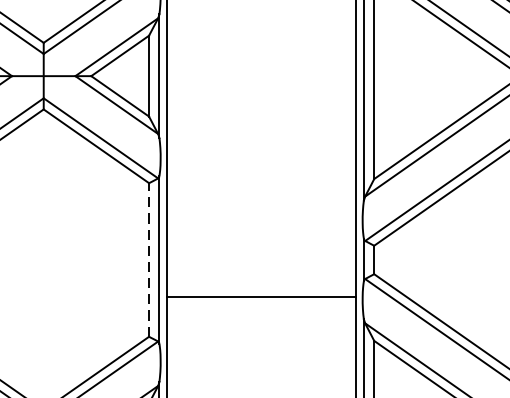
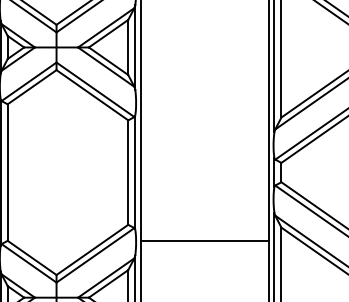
line: (149, 259) -> (128, 172), dashed -> solid
line: (261, 298) -> (204, 241), moved

